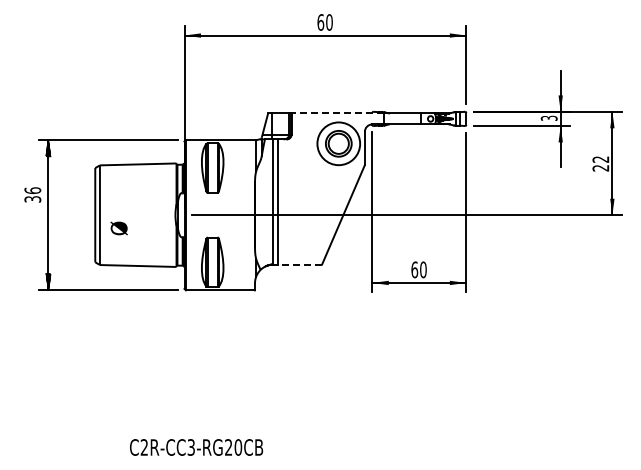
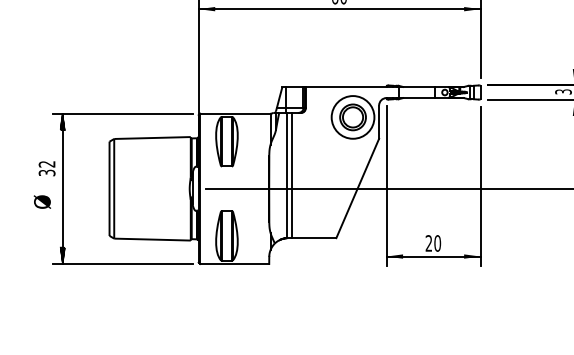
line: (337, 113) -> (351, 87), dashed -> solid
text: (32, 190) -> (46, 164), 36 -> 32
text: (118, 228) -> (41, 202), moved
line: (299, 264) -> (313, 238), dashed -> solid
text: (414, 269) -> (428, 243), 60 -> 20

